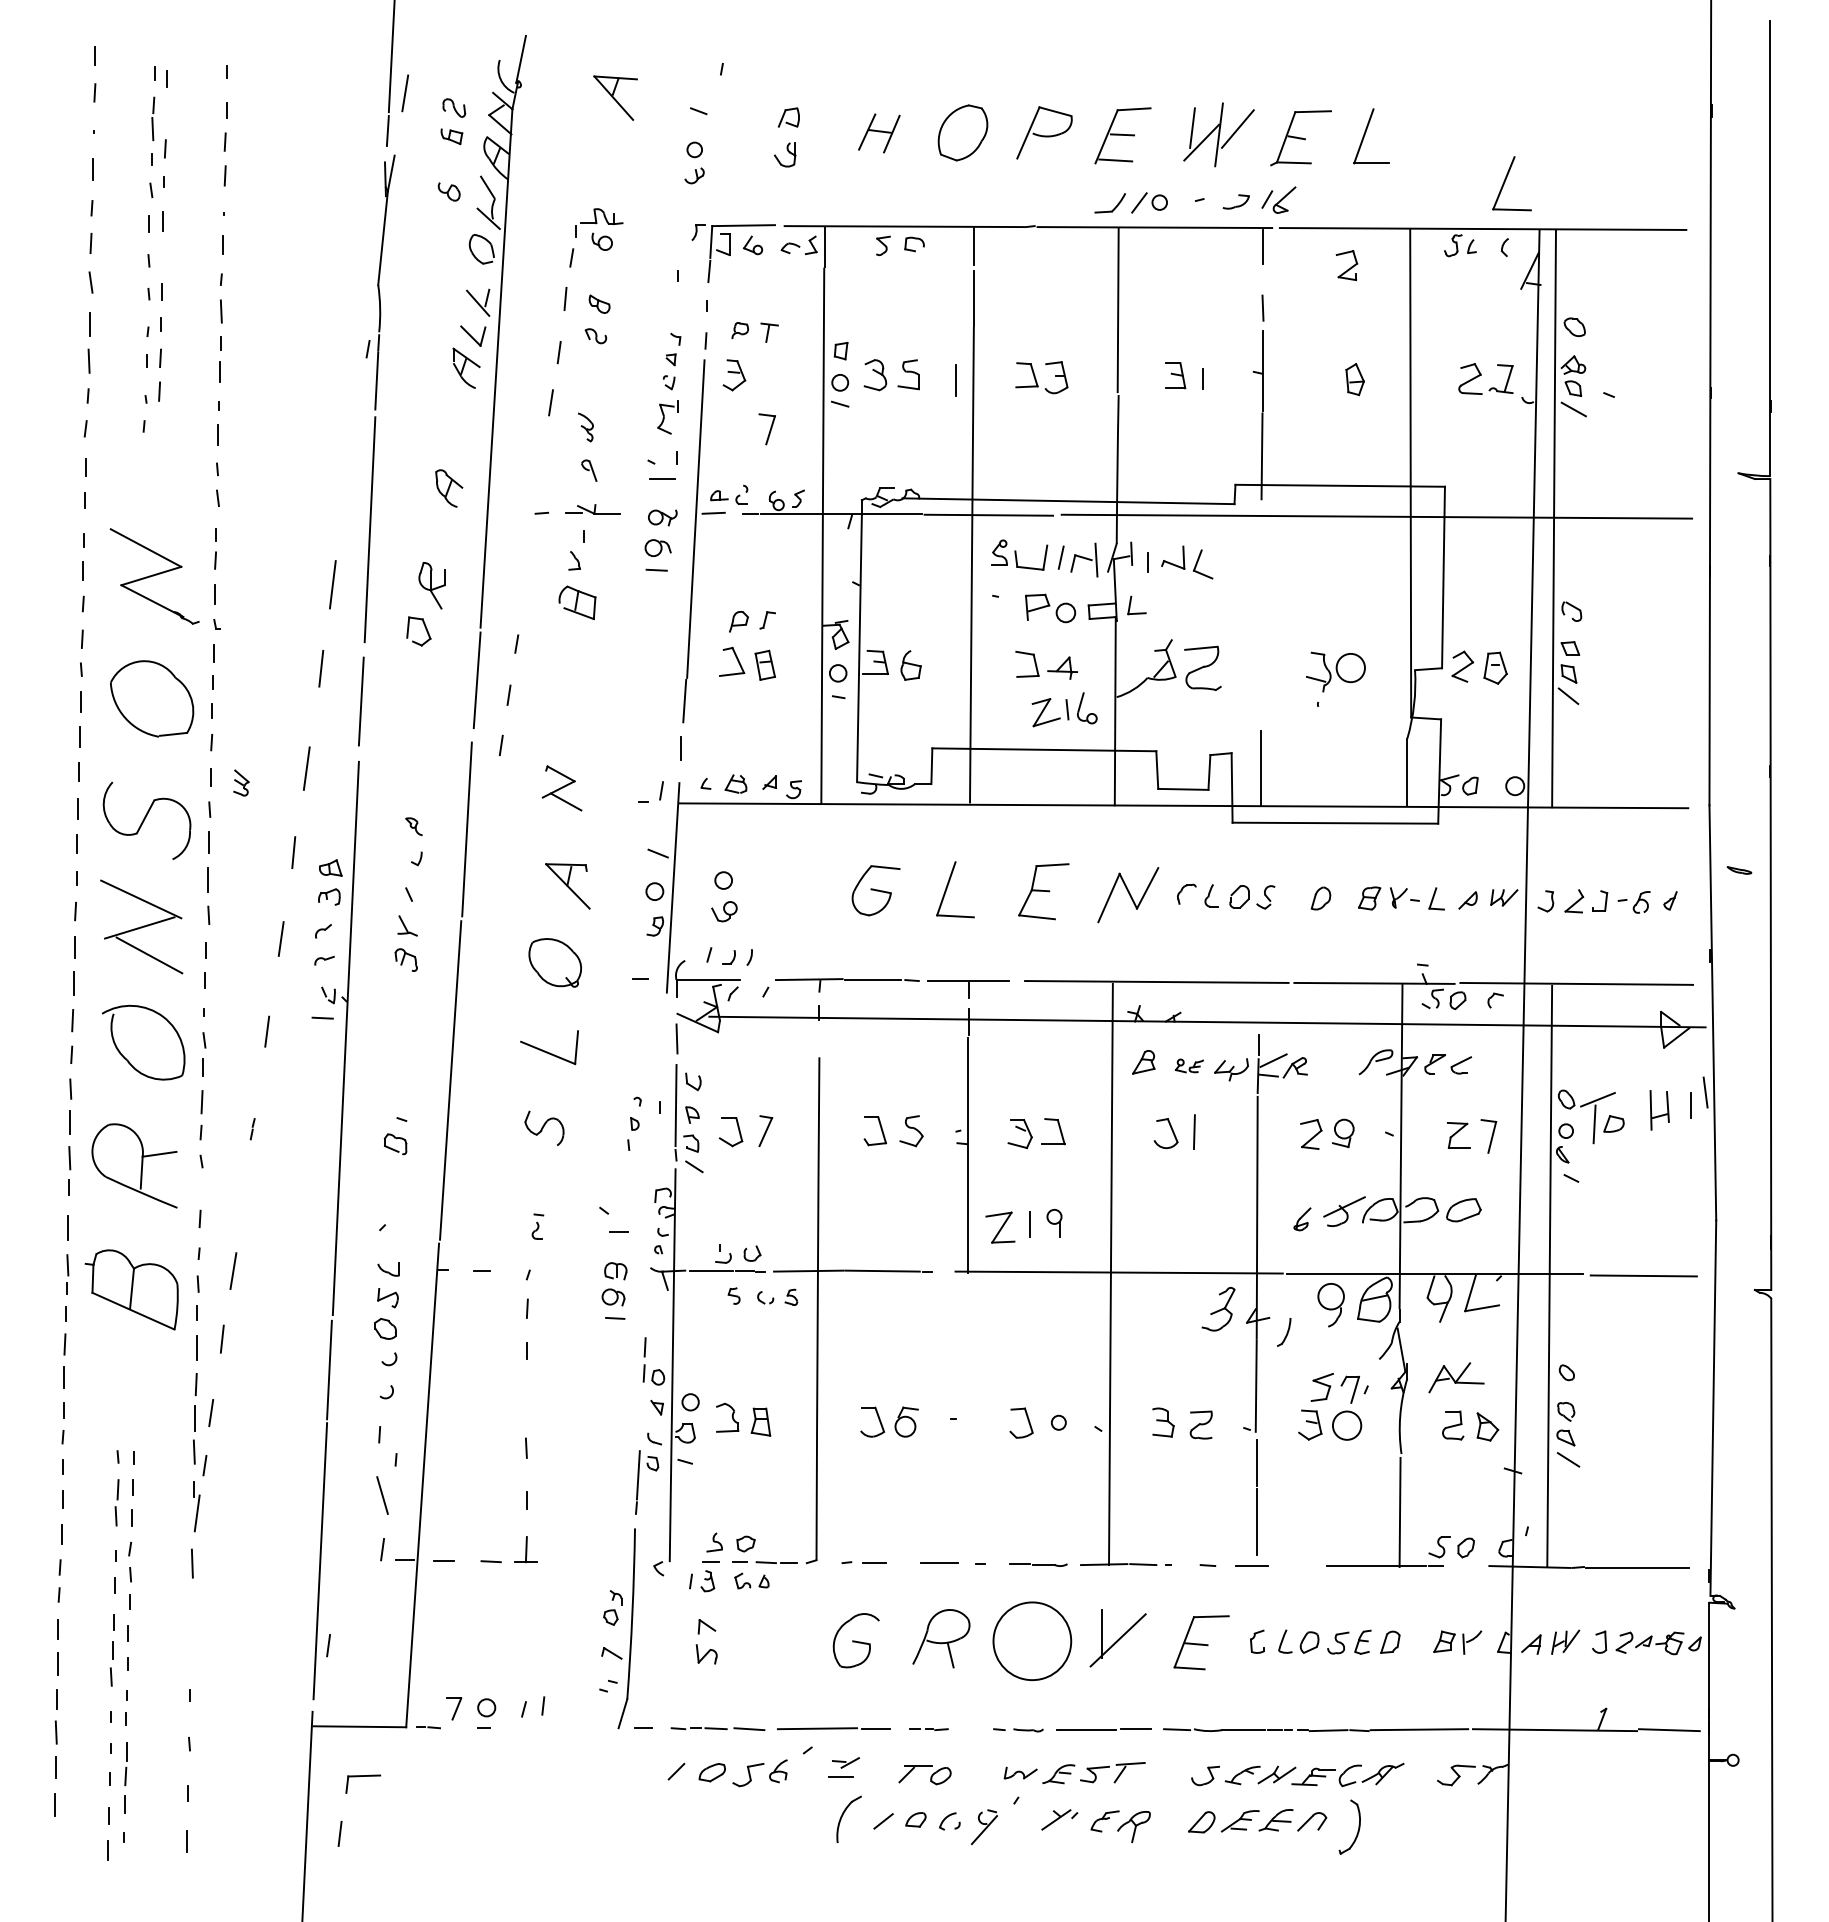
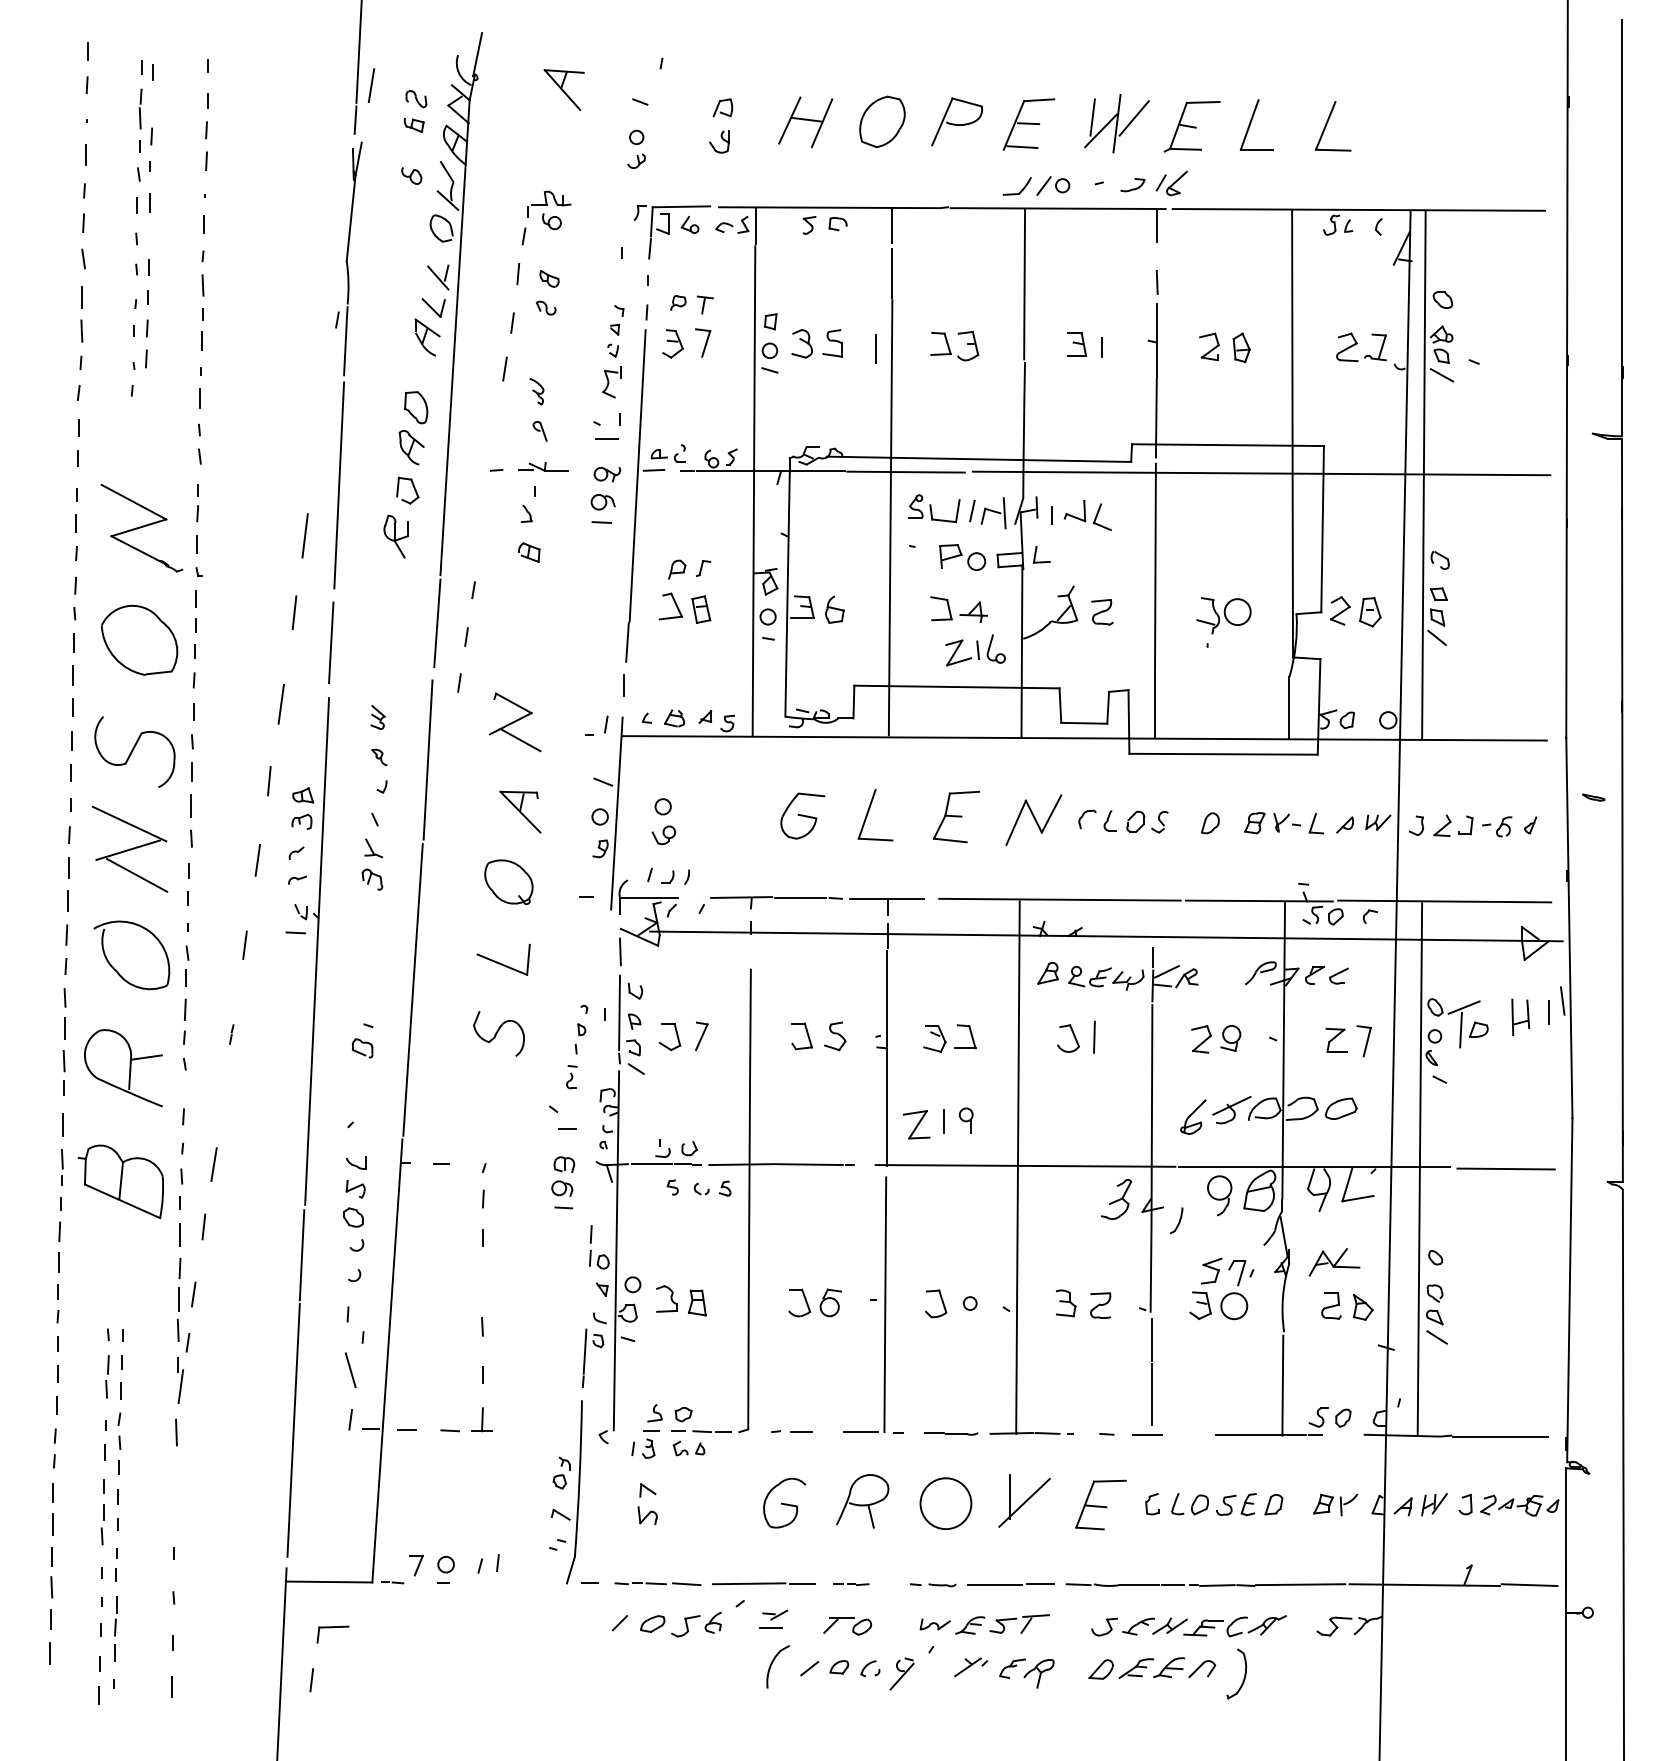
part: (879, 133) -> (805, 122), size x1.43
part: (1505, 182) -> (1327, 125), moved
part: (1346, 265) -> (1209, 346), moved
part: (766, 429) -> (702, 343), moved
part: (453, 444) -> (415, 407), added
part: (577, 603) -> (529, 552), size x0.62
line: (1260, 617) -> (1154, 565), added
part: (425, 629) -> (413, 488), moved
part: (1203, 667) -> (1102, 611), size x0.62
part: (241, 782) -> (378, 716), moved
part: (561, 788) -> (514, 722), size x1.43
part: (1189, 1065) -> (1089, 976), size x1.67
part: (544, 1128) -> (499, 1033), size x1.43
part: (1302, 1219) -> (1193, 1117), size x1.67
part: (537, 1226) -> (571, 1077), moved
line: (966, 1424) -> (885, 1305), added
circle: (1032, 1641) -> (946, 1503), size x0.71
line: (328, 1645) -> (301, 1507), removed

